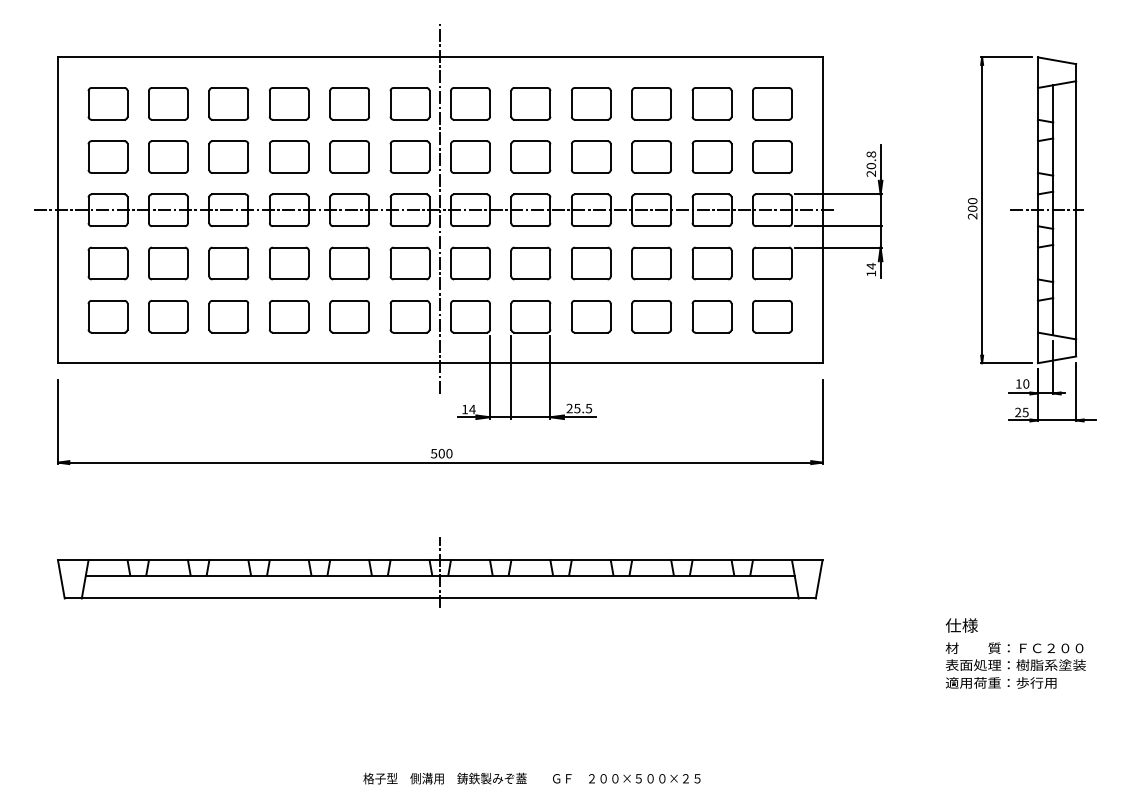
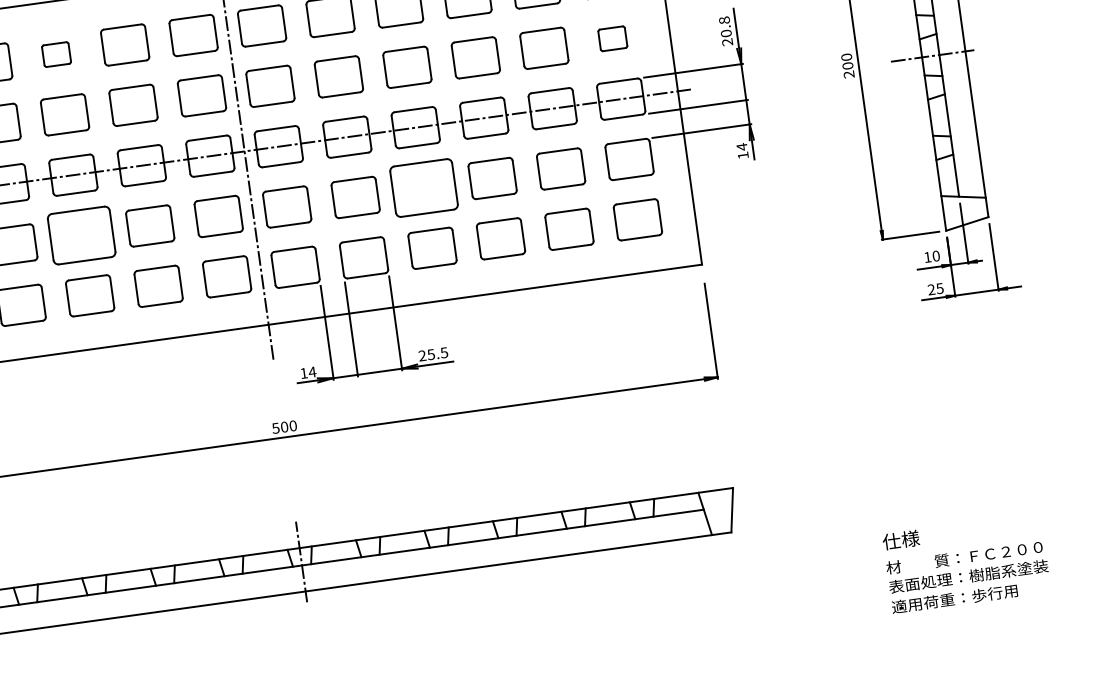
part: (288, 103) -> (55, 54), size x0.6
part: (772, 156) -> (612, 38), size x0.6
part: (289, 263) -> (82, 235), size x1.4
part: (591, 263) -> (424, 187), size x1.4

